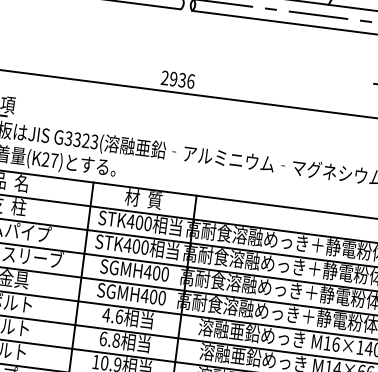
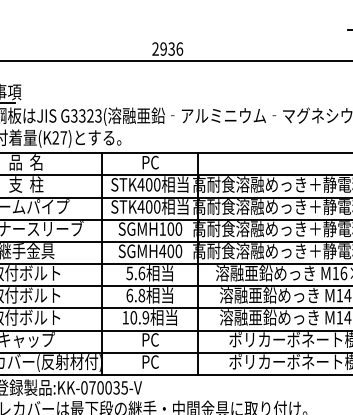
text: (143, 199) -> (150, 162), 材  質 -> PC
text: (147, 271) -> (162, 228), SGMH400 -> SGMH100
text: (106, 315) -> (129, 273), 4.6 -> 5.6

